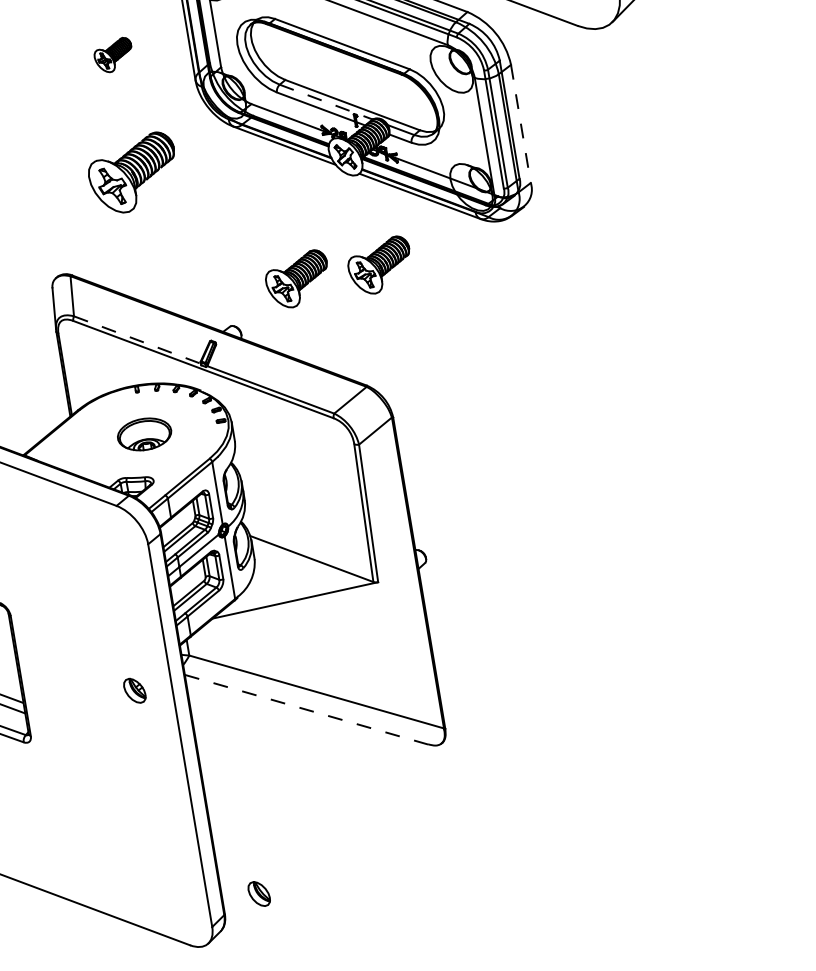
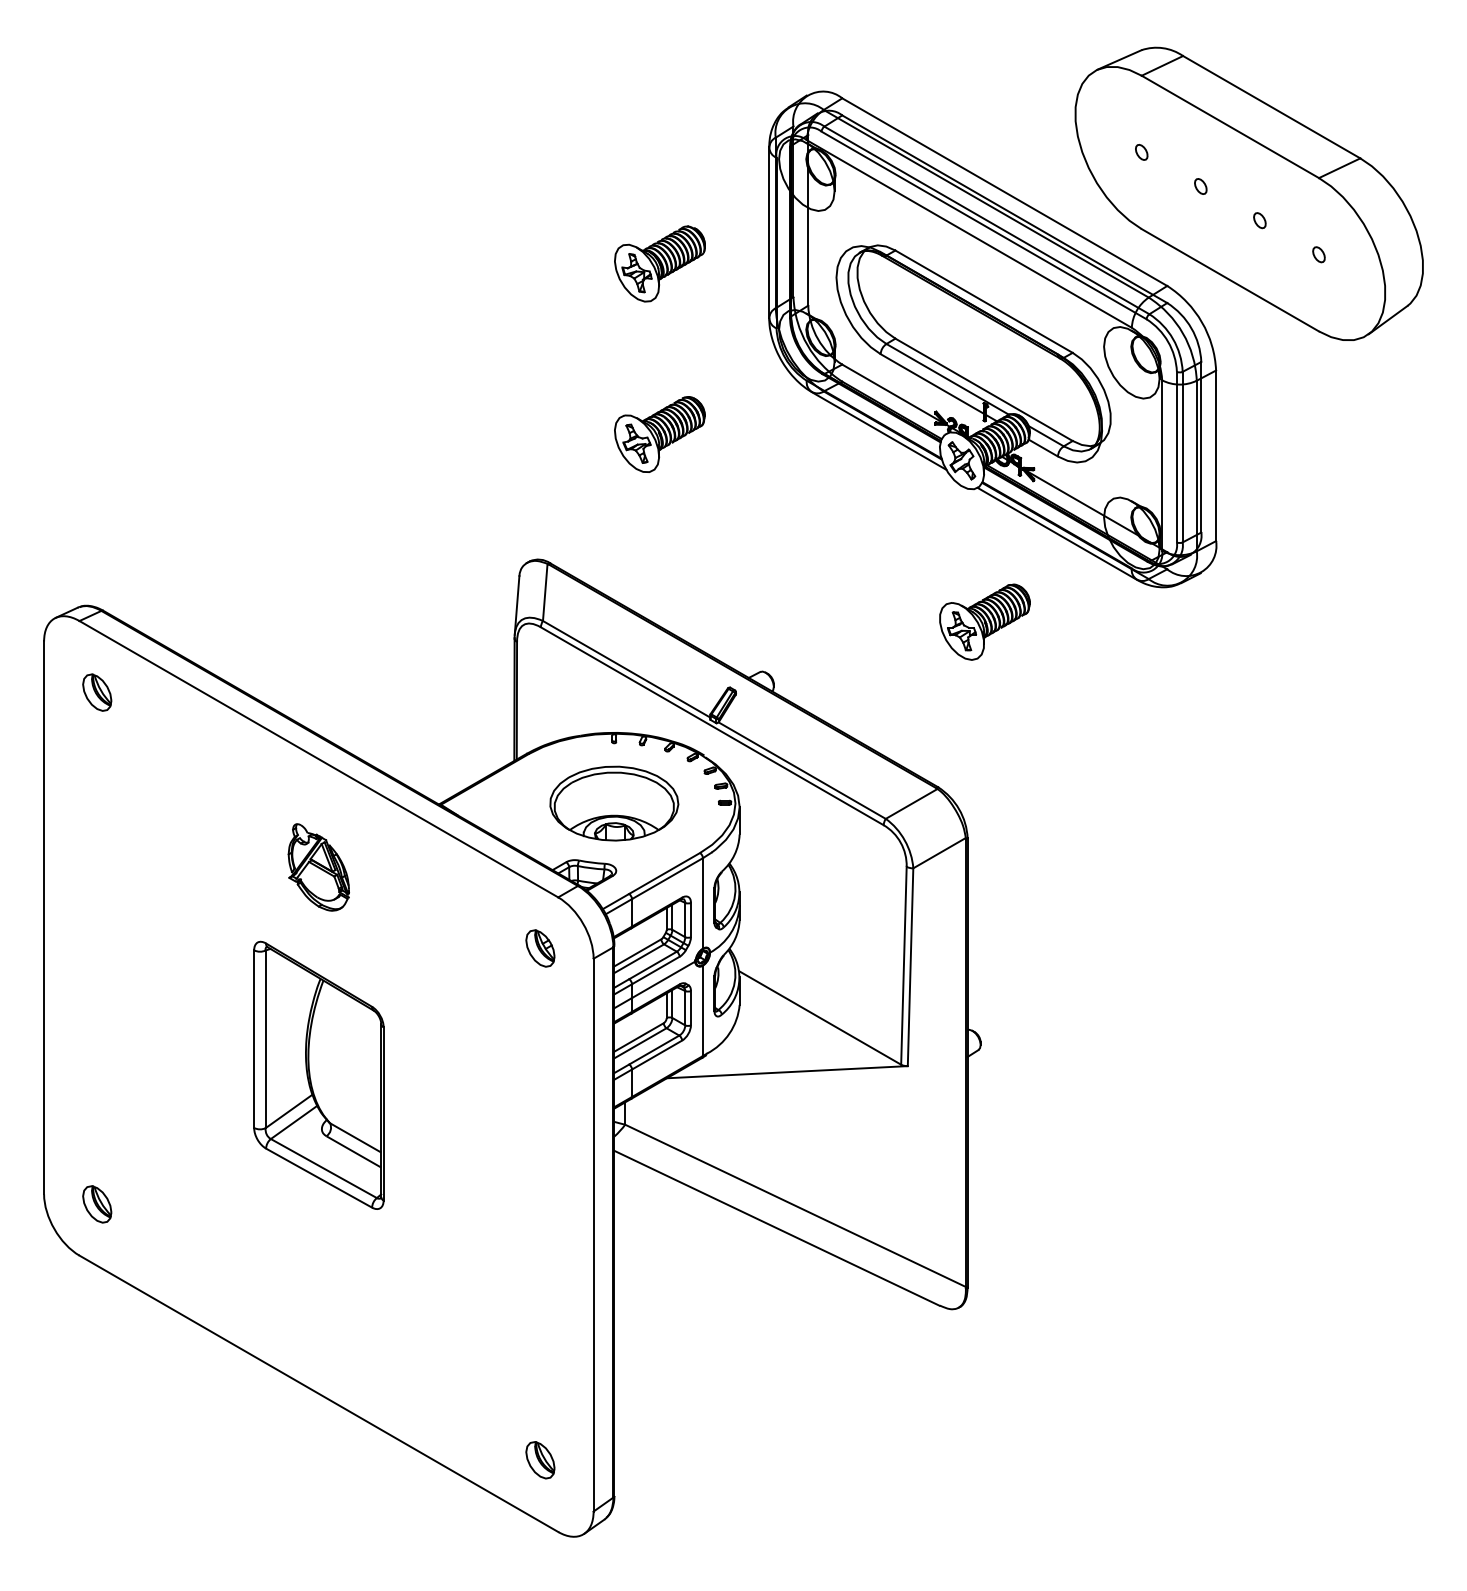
part: (113, 55) -> (659, 263), size x1.67
line: (326, 102) -> (947, 379), dashed -> solid
line: (521, 124) -> (1216, 456), dashed -> solid
part: (133, 173) -> (659, 434), size x0.71
part: (297, 279) -> (865, 621), removed
line: (137, 340) -> (626, 669), dashed -> solid
part: (144, 434) -> (614, 803), size x1.67
part: (134, 690) -> (540, 948), moved
line: (306, 709) -> (777, 1228), dashed -> solid
part: (259, 894) -> (540, 1460), moved

